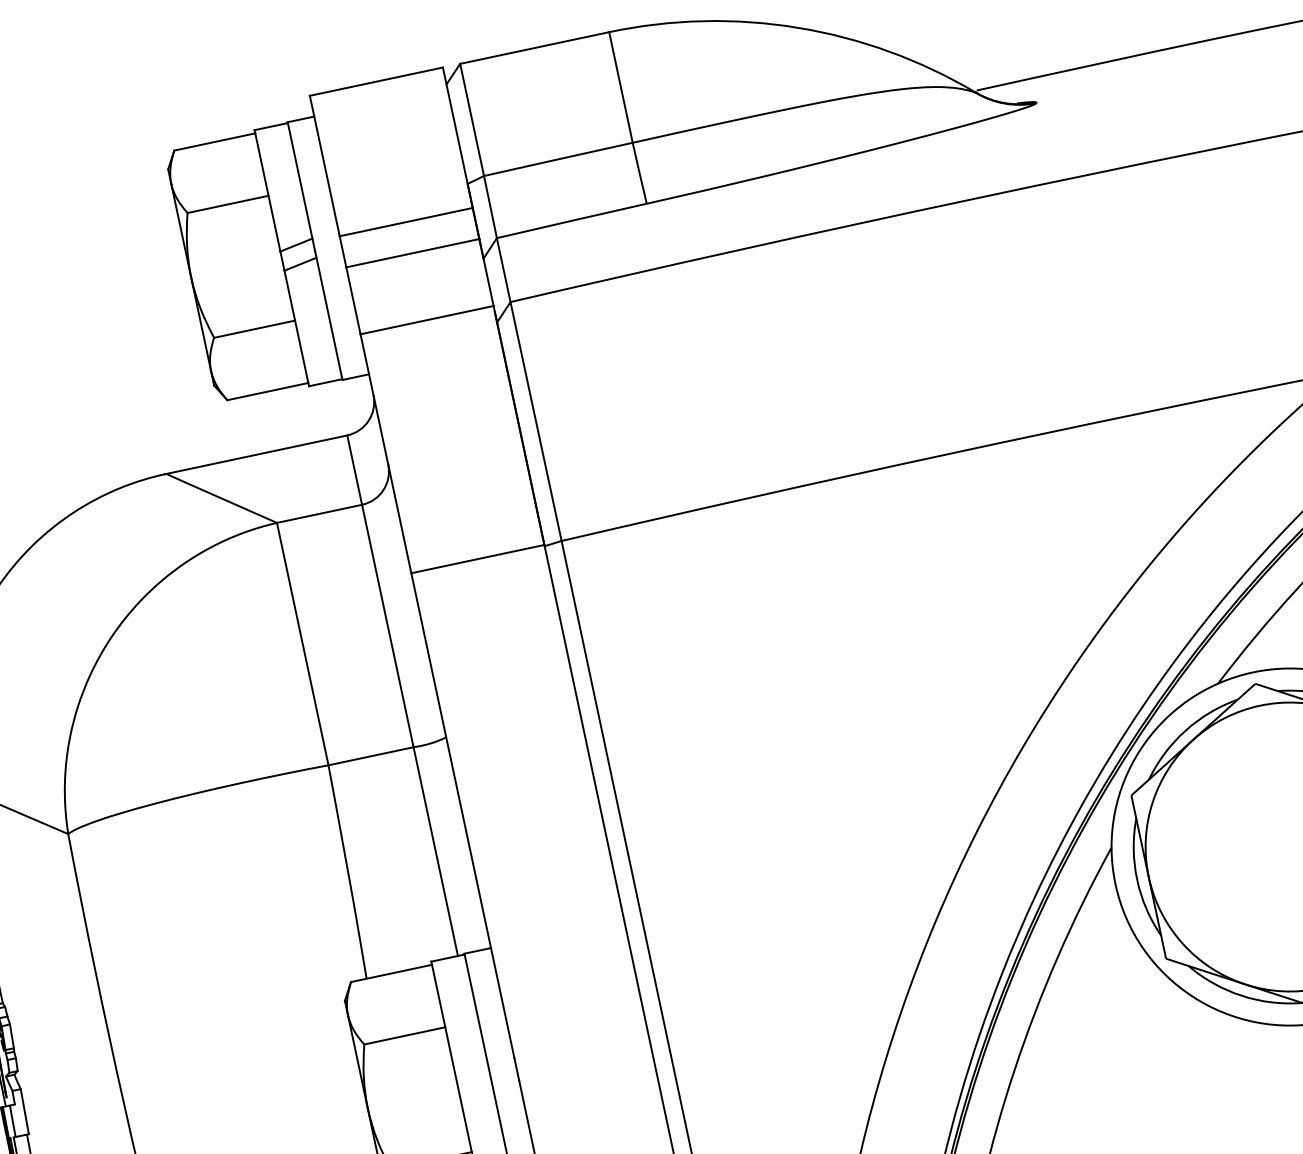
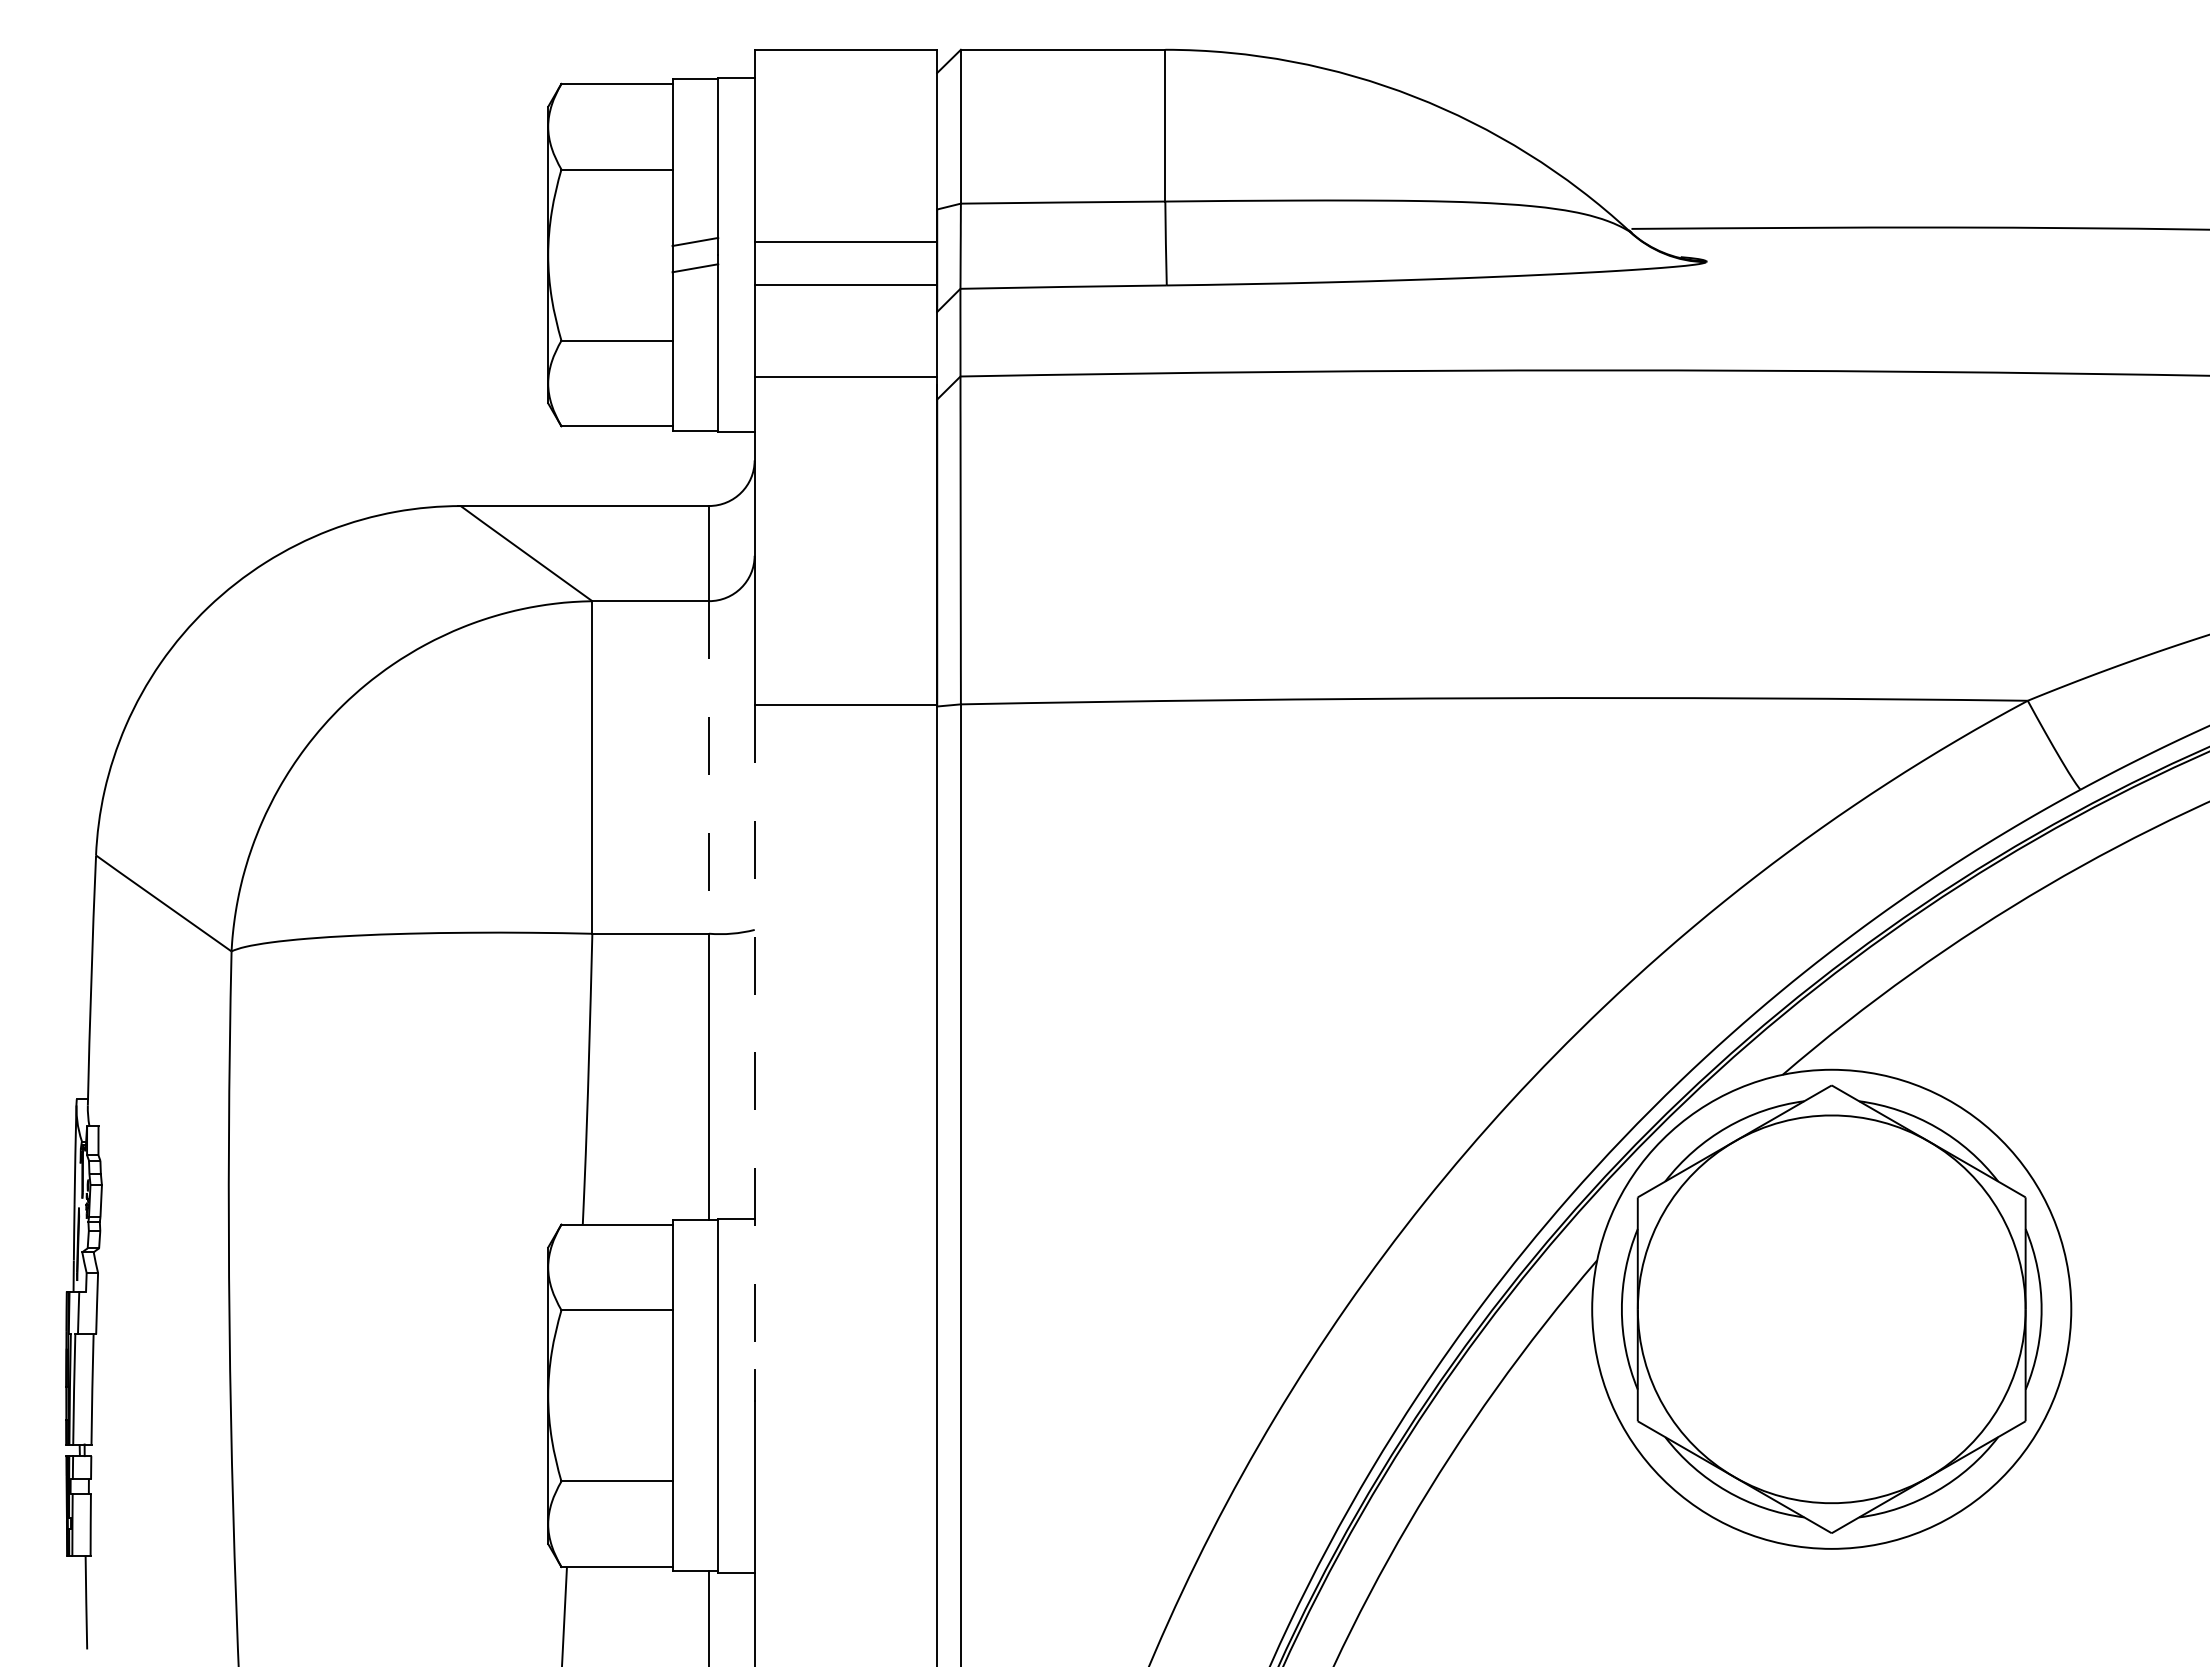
line: (388, 626) -> (709, 768), solid -> dashed
line: (462, 815) -> (754, 1037), solid -> dashed

